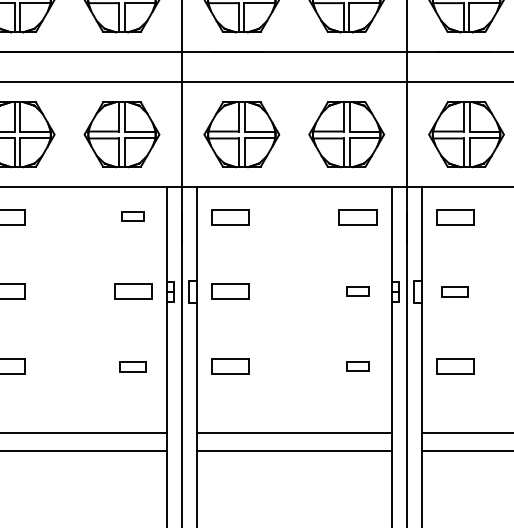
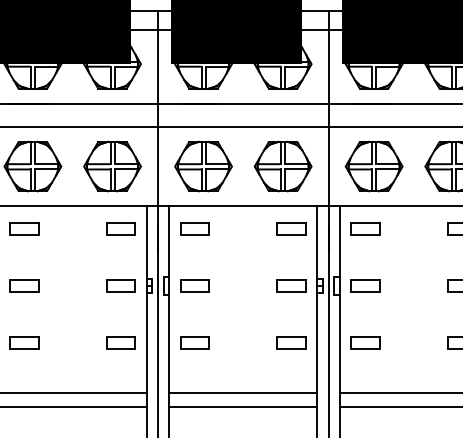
part: (132, 216) -> (120, 228), size x1.67
part: (357, 291) -> (291, 285), size x1.67
part: (455, 291) -> (365, 285), size x1.43
part: (132, 366) -> (120, 342), size x1.43
part: (357, 366) -> (291, 342), size x1.67

